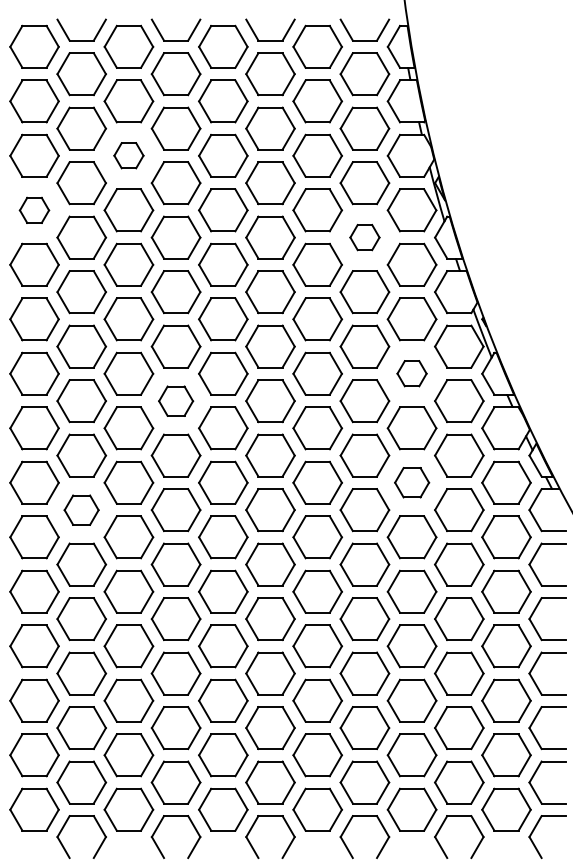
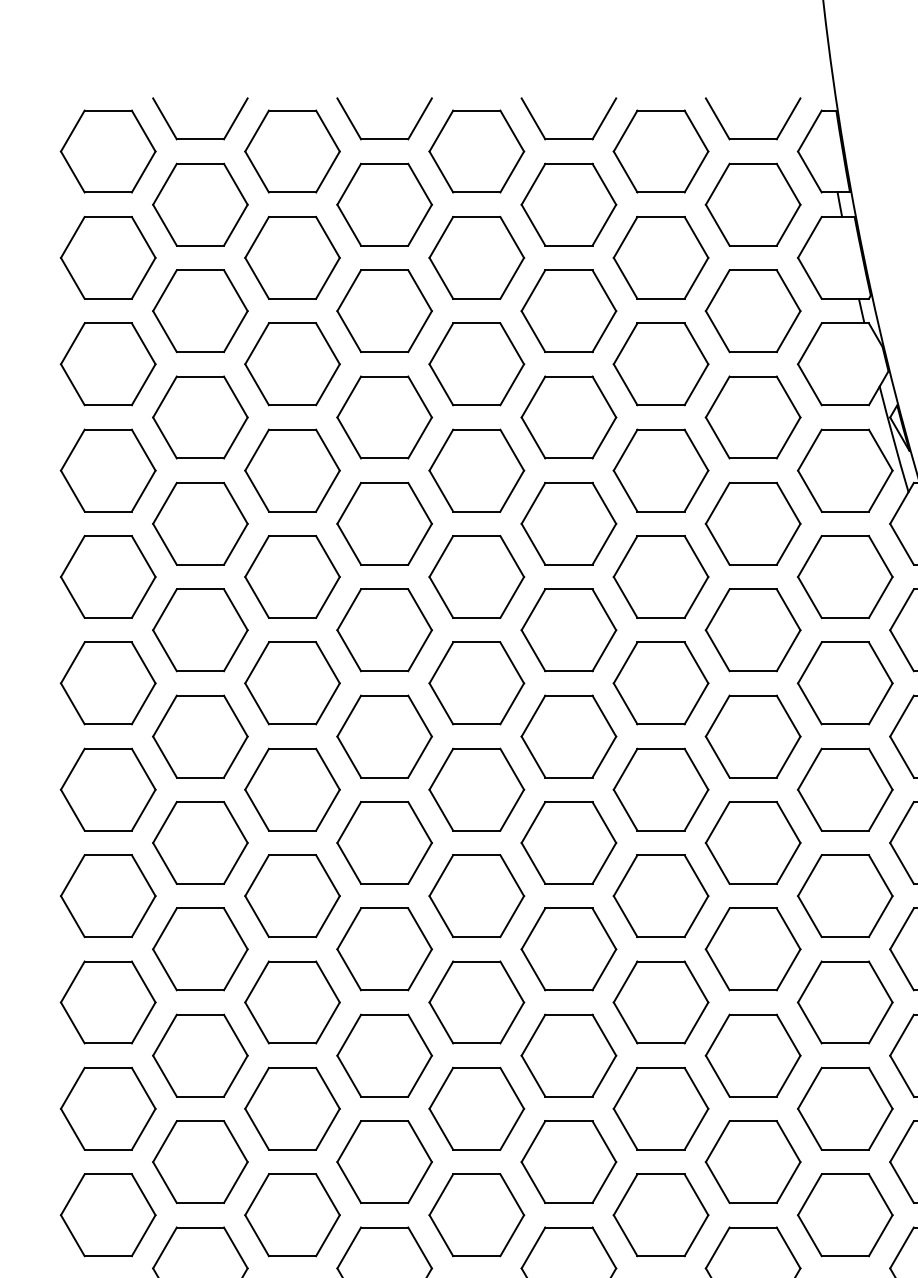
part: (128, 155) -> (291, 363), size x1.67
part: (34, 210) -> (108, 470), size x1.67
part: (364, 237) -> (752, 523), size x1.67
part: (411, 373) -> (844, 789), size x1.67
part: (175, 401) -> (383, 843), size x1.43
part: (411, 482) -> (844, 1001), size x1.43
part: (81, 510) -> (199, 1056), size x1.43

